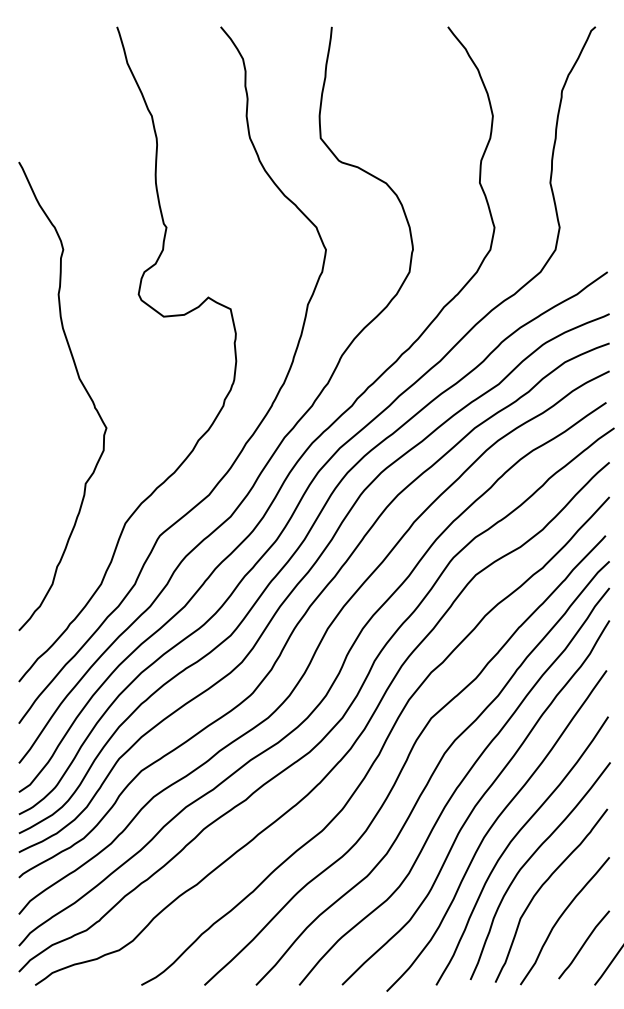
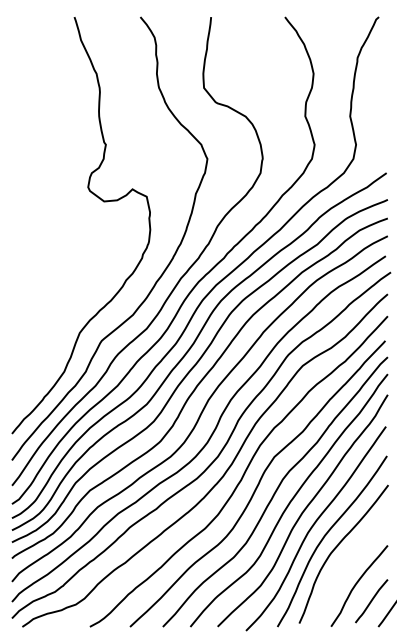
curve: (80, 384) -> (51, 244), removed
curve: (543, 887) -> (345, 564), removed

